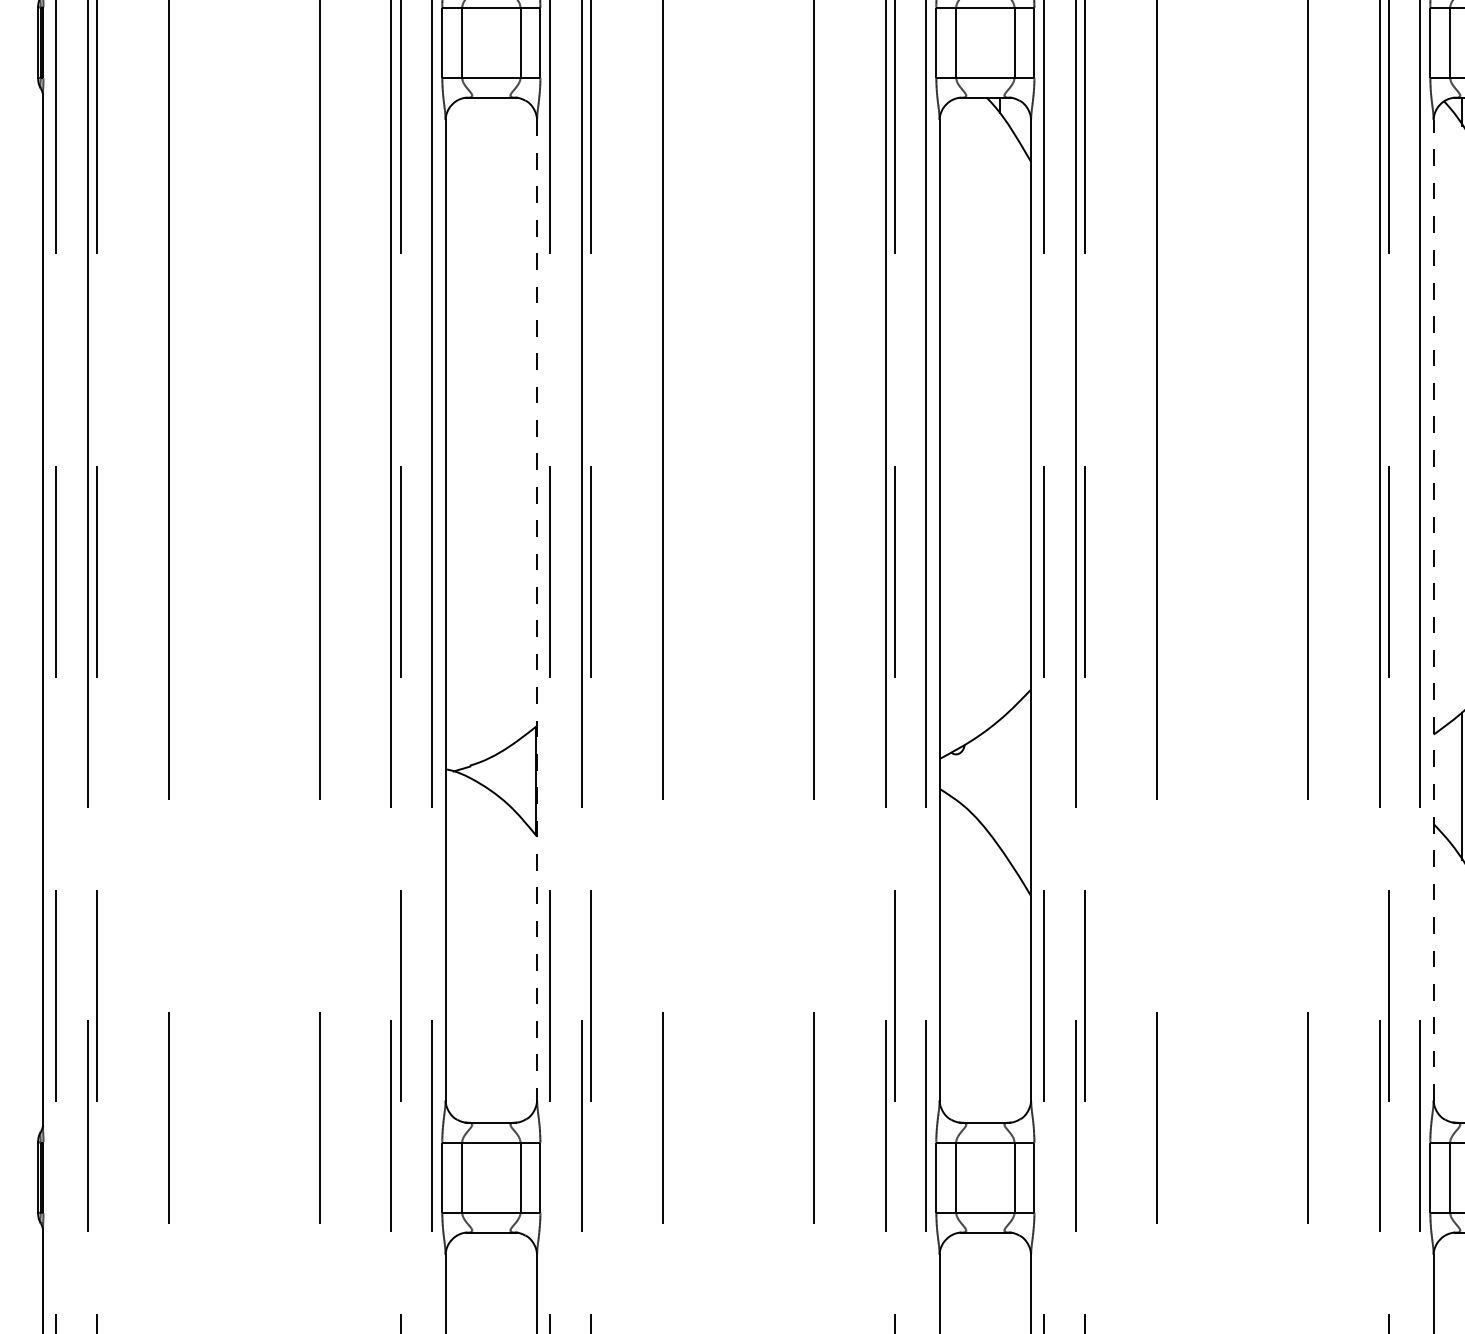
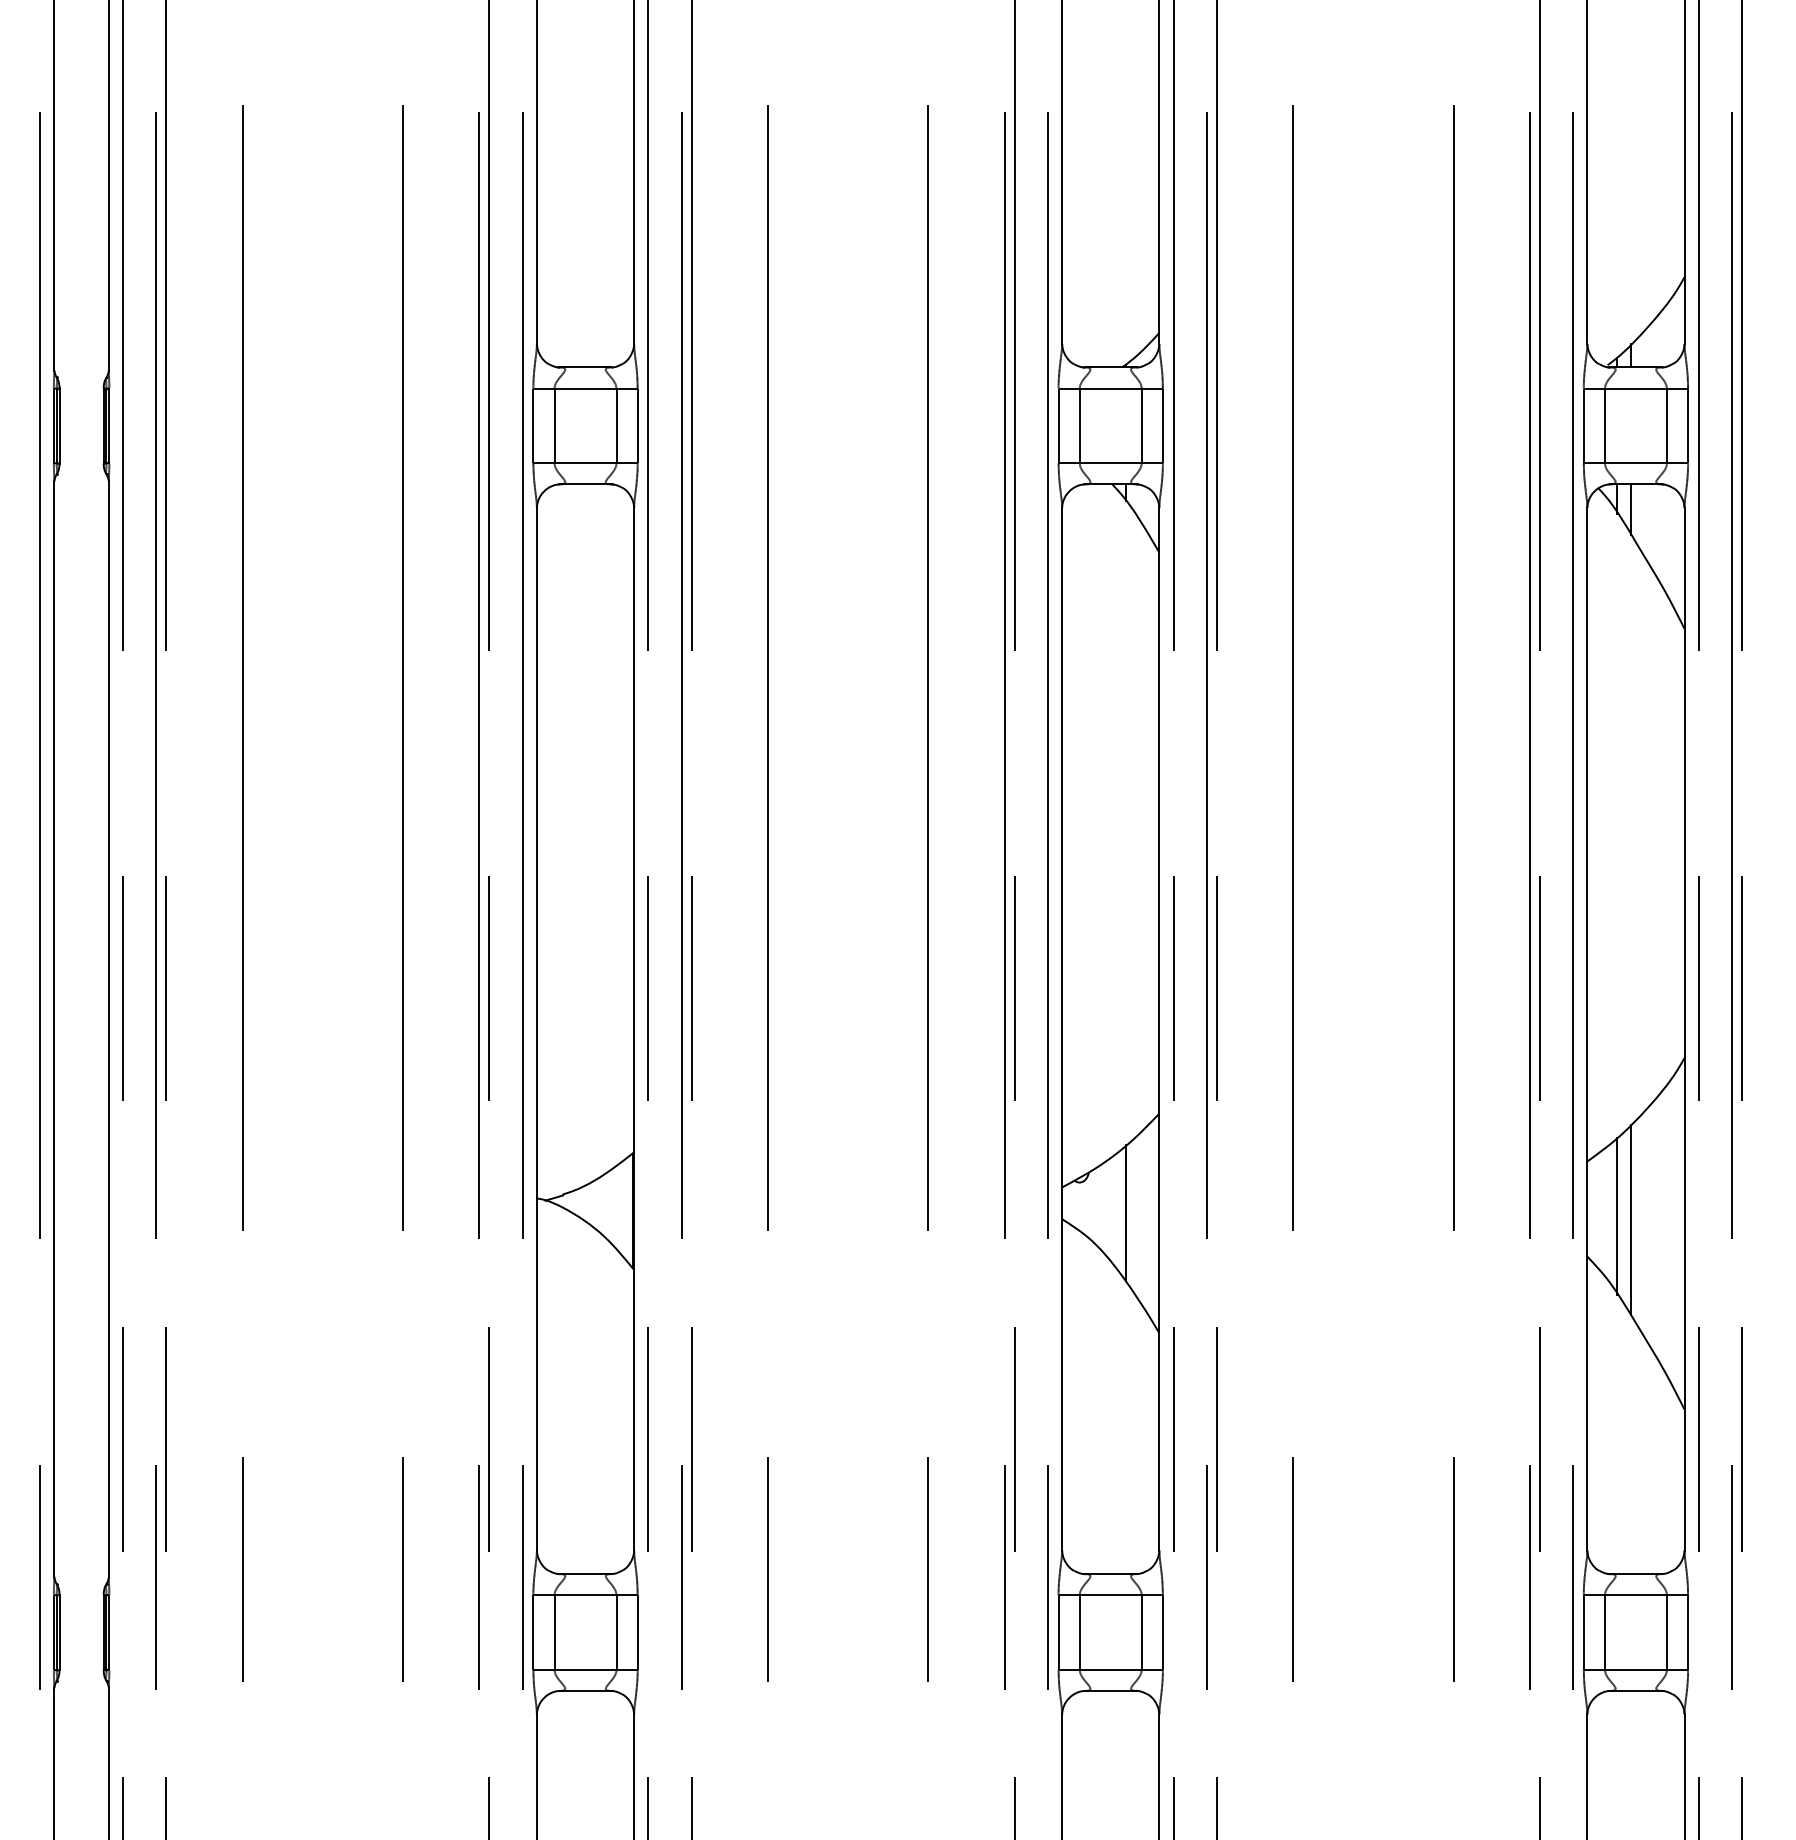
line: (1433, 609) -> (1587, 1028), dashed -> solid
line: (537, 610) -> (634, 1029), dashed -> solid
line: (999, 783) -> (1125, 1213), added

